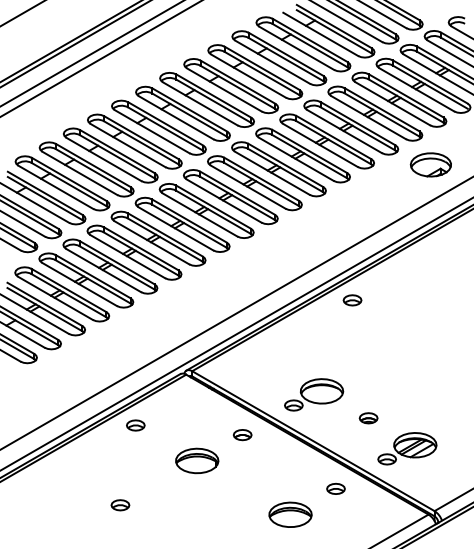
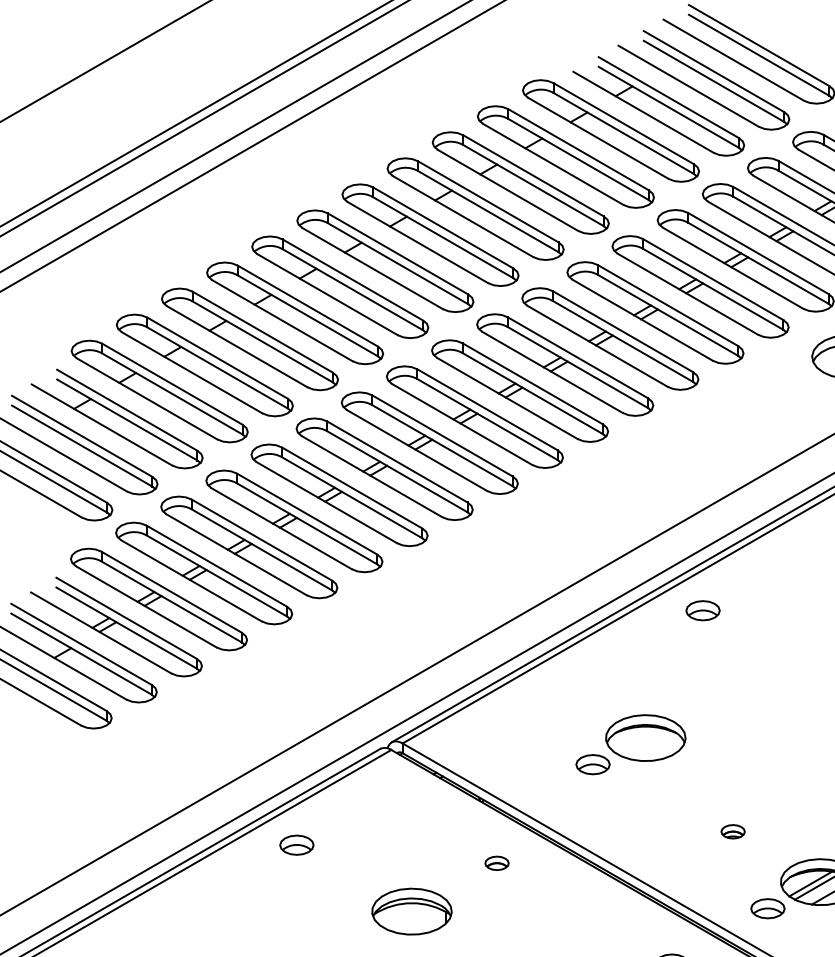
part: (314, 394) -> (631, 743), moved
part: (368, 418) -> (732, 832), size x0.7
part: (242, 435) -> (496, 863), size x0.7

